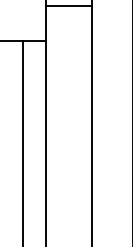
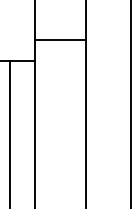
line: (68, 6) -> (60, 39), moved

